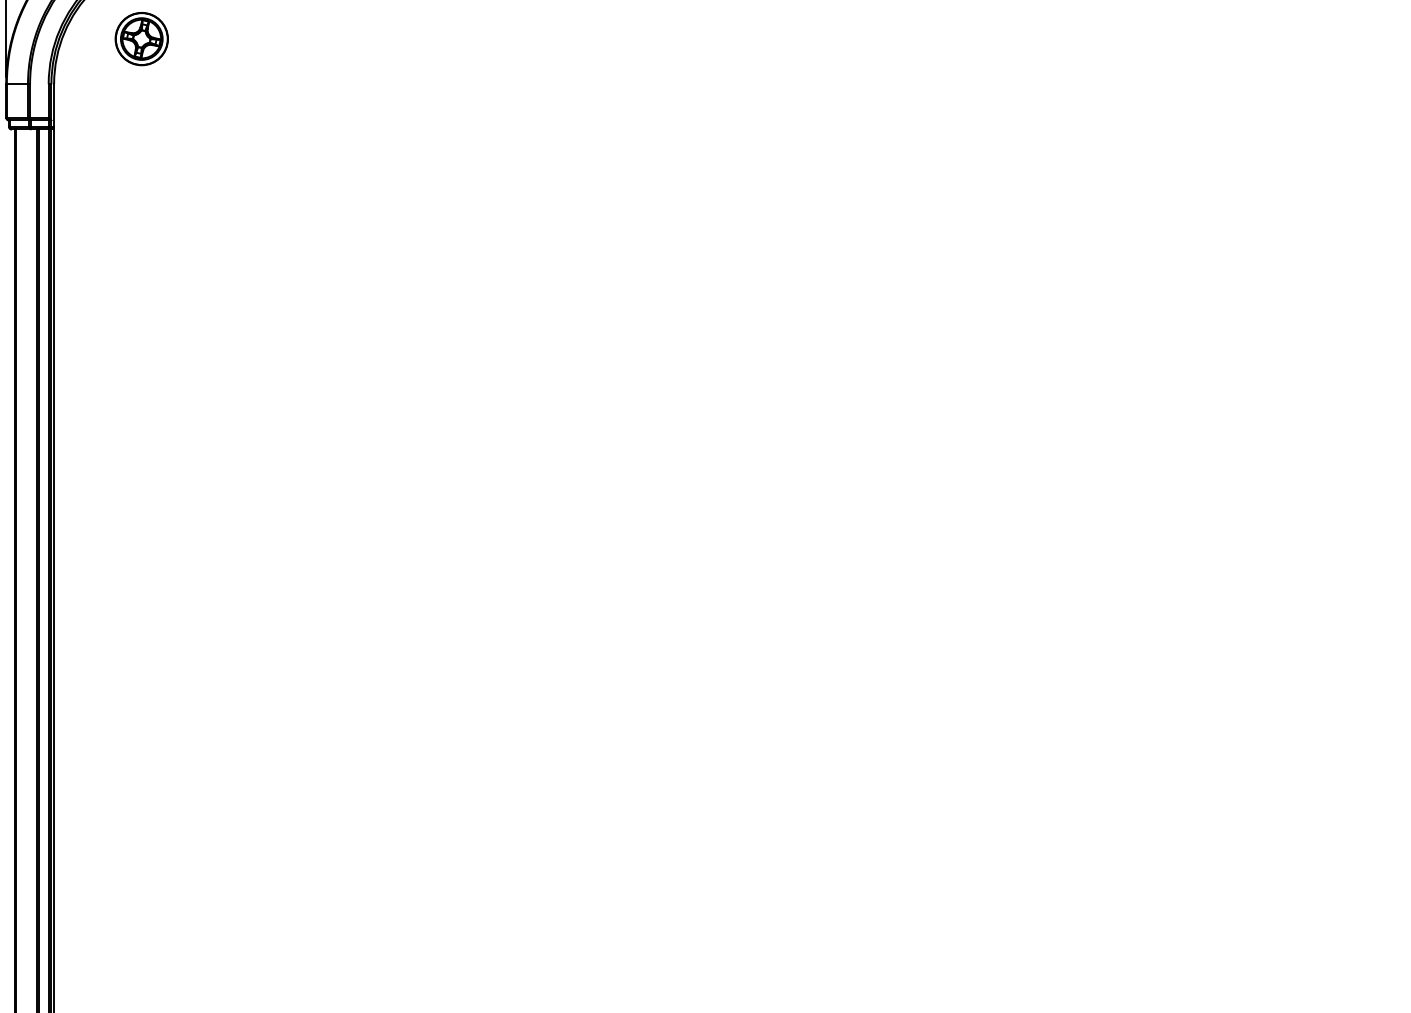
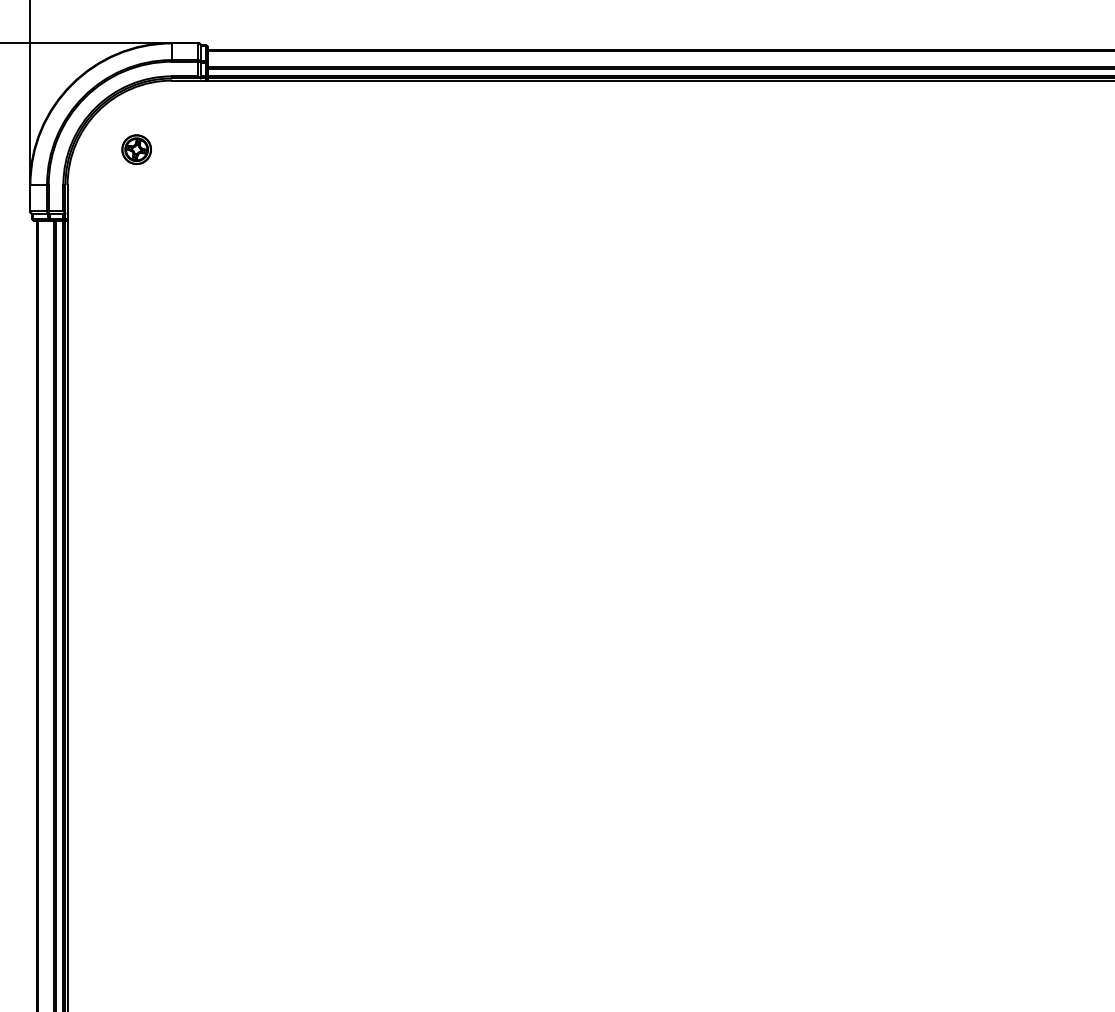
part: (141, 38) -> (136, 149), size x0.7

